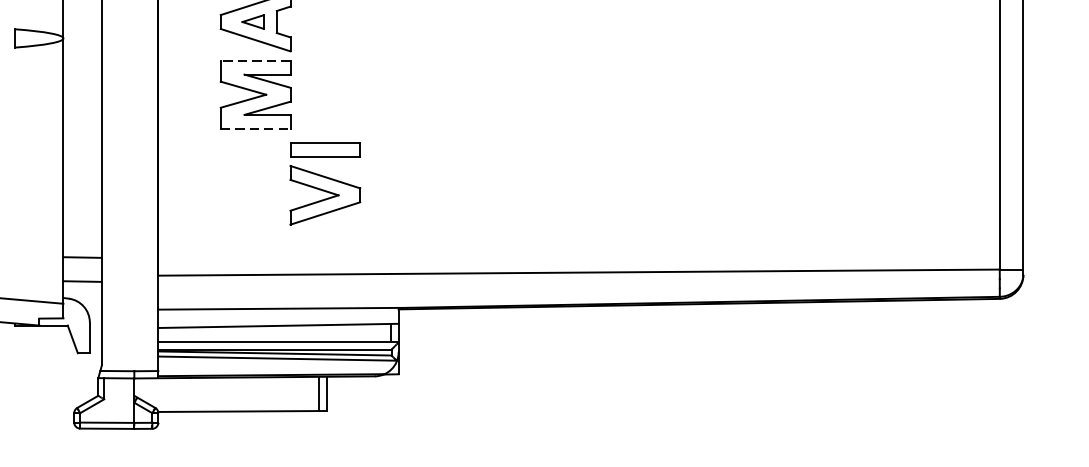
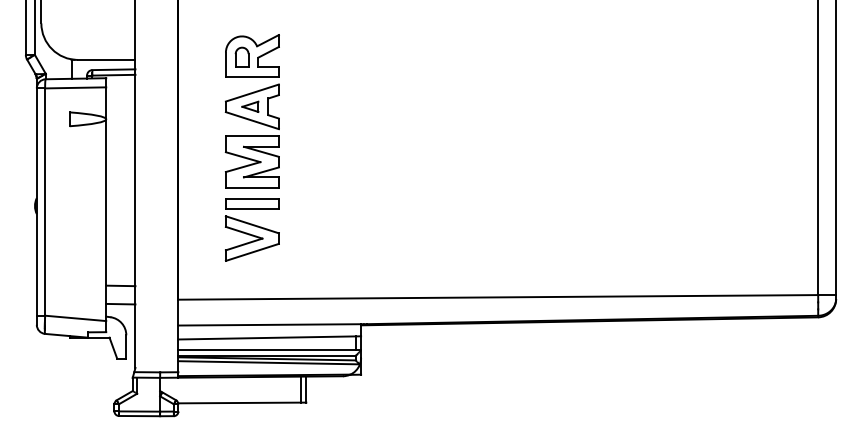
line: (254, 61) -> (251, 136), dashed -> solid
line: (255, 129) -> (252, 188), dashed -> solid
part: (324, 183) -> (251, 229), moved

